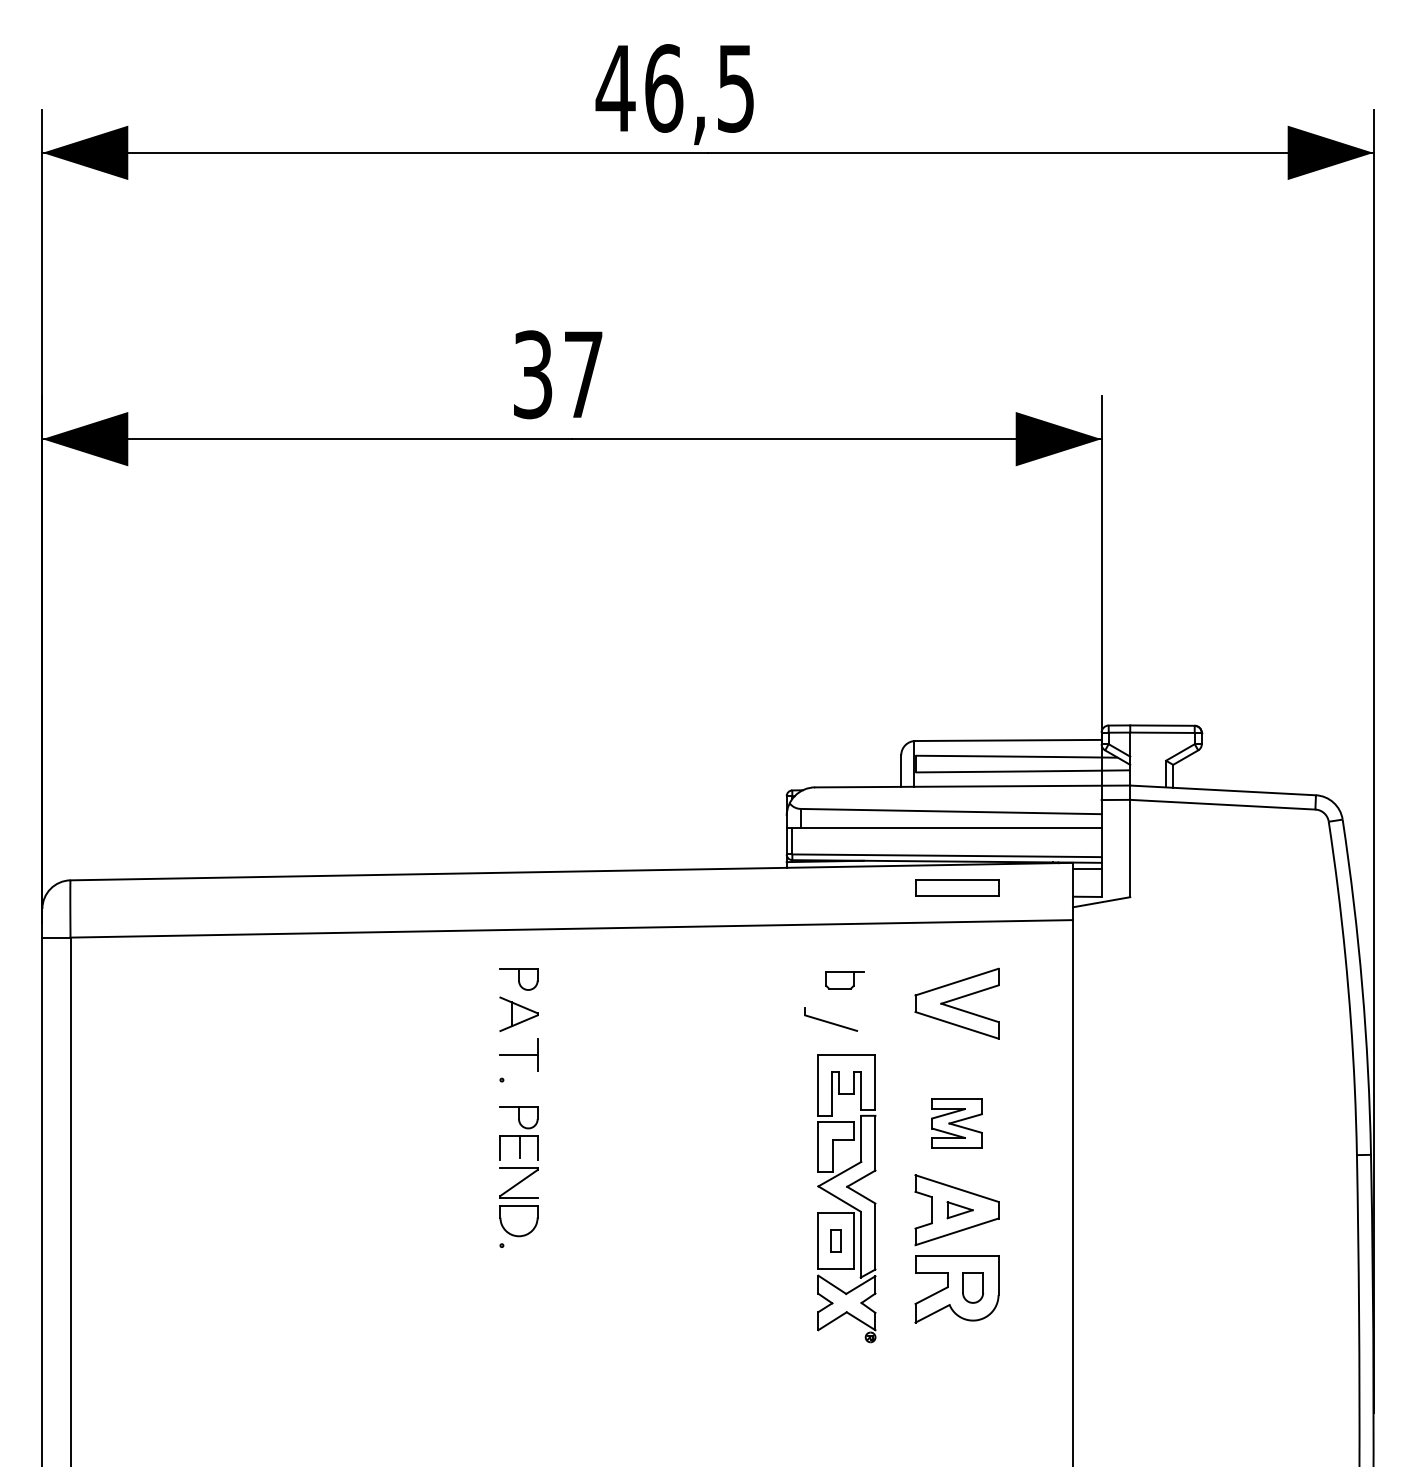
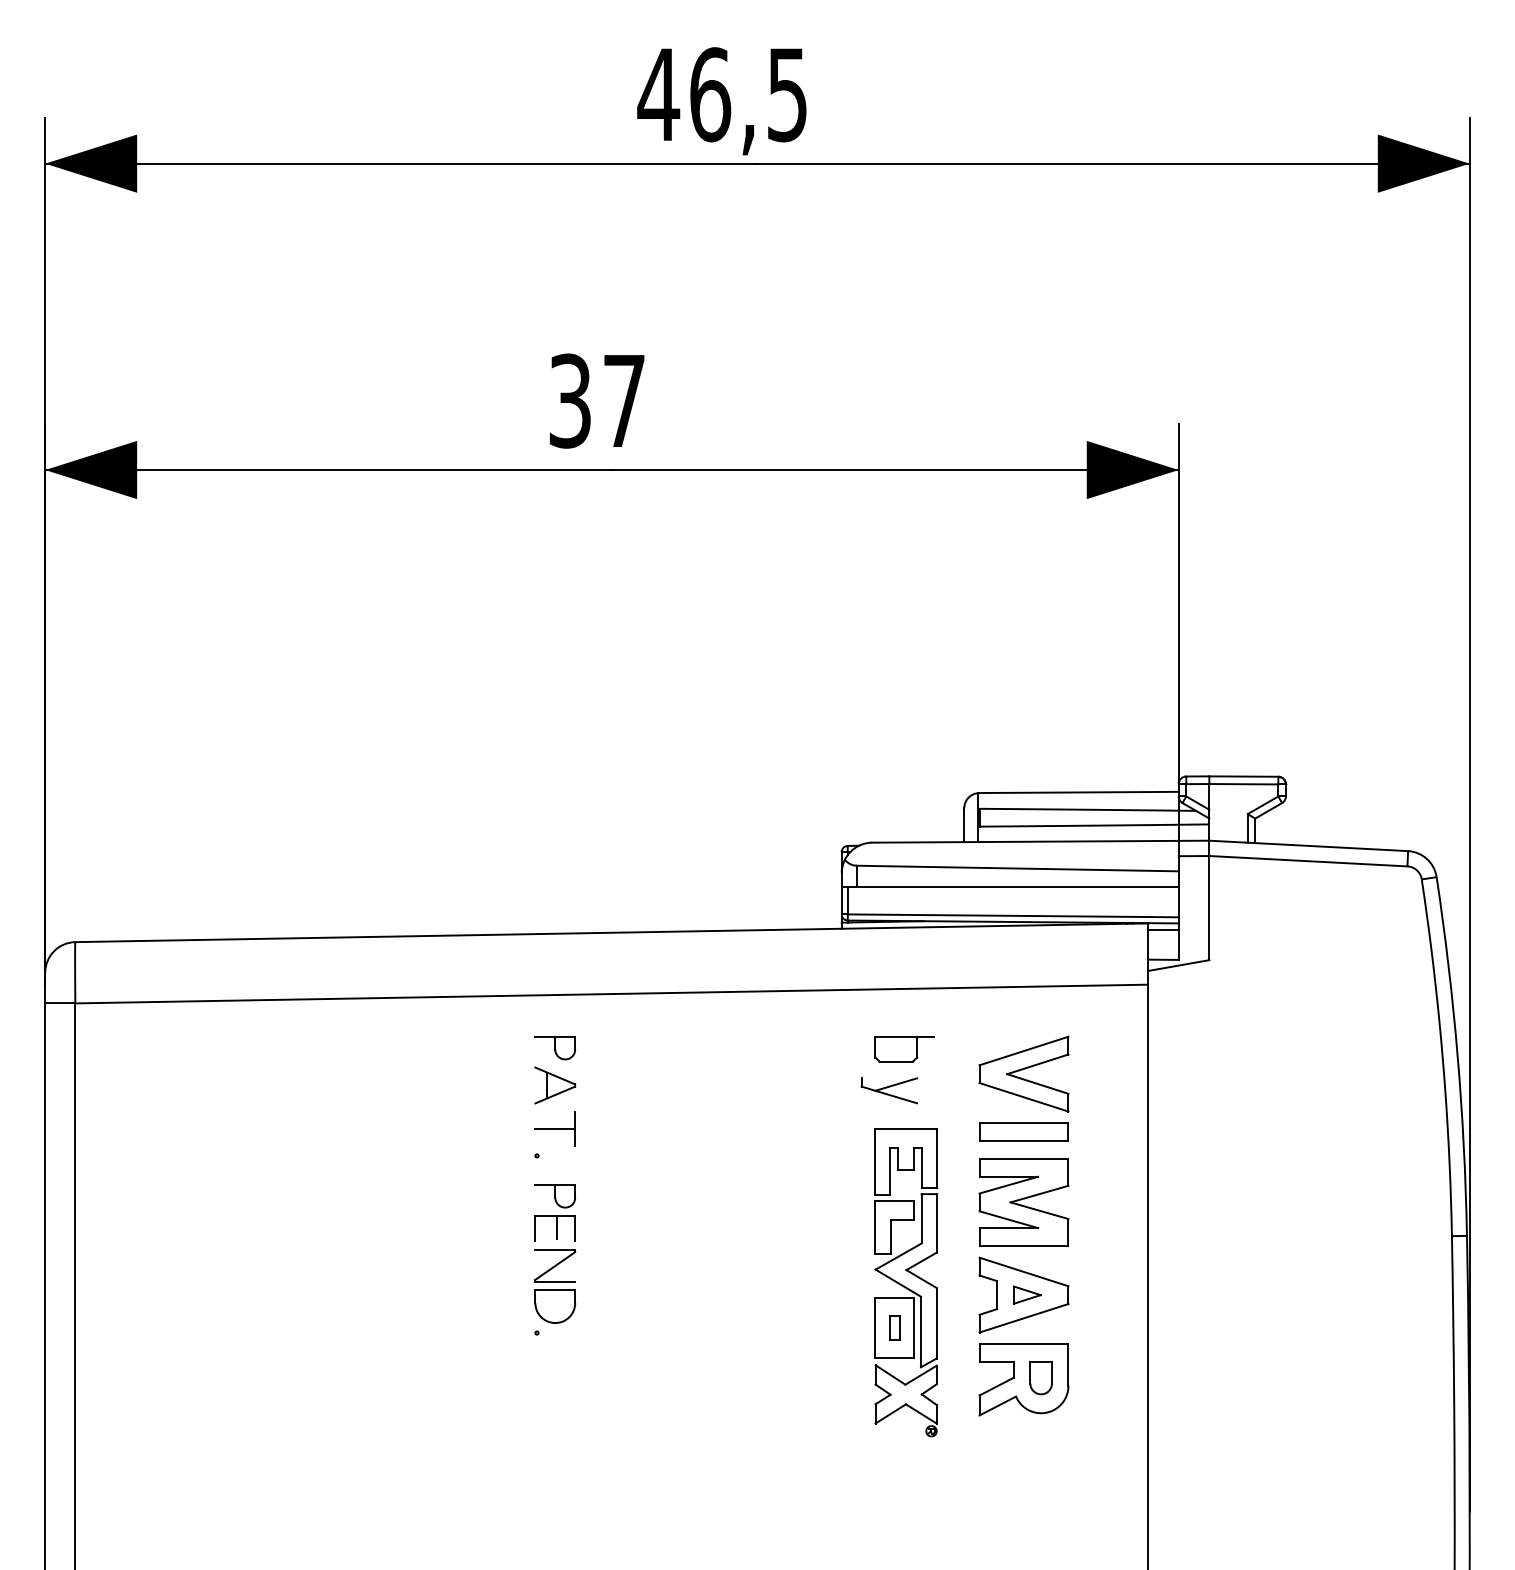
part: (957, 887) -> (1024, 1131), moved
part: (845, 980) -> (904, 1049), size x1.43
line: (837, 1013) -> (896, 1084), added
part: (956, 1123) -> (1023, 1202), size x1.67

